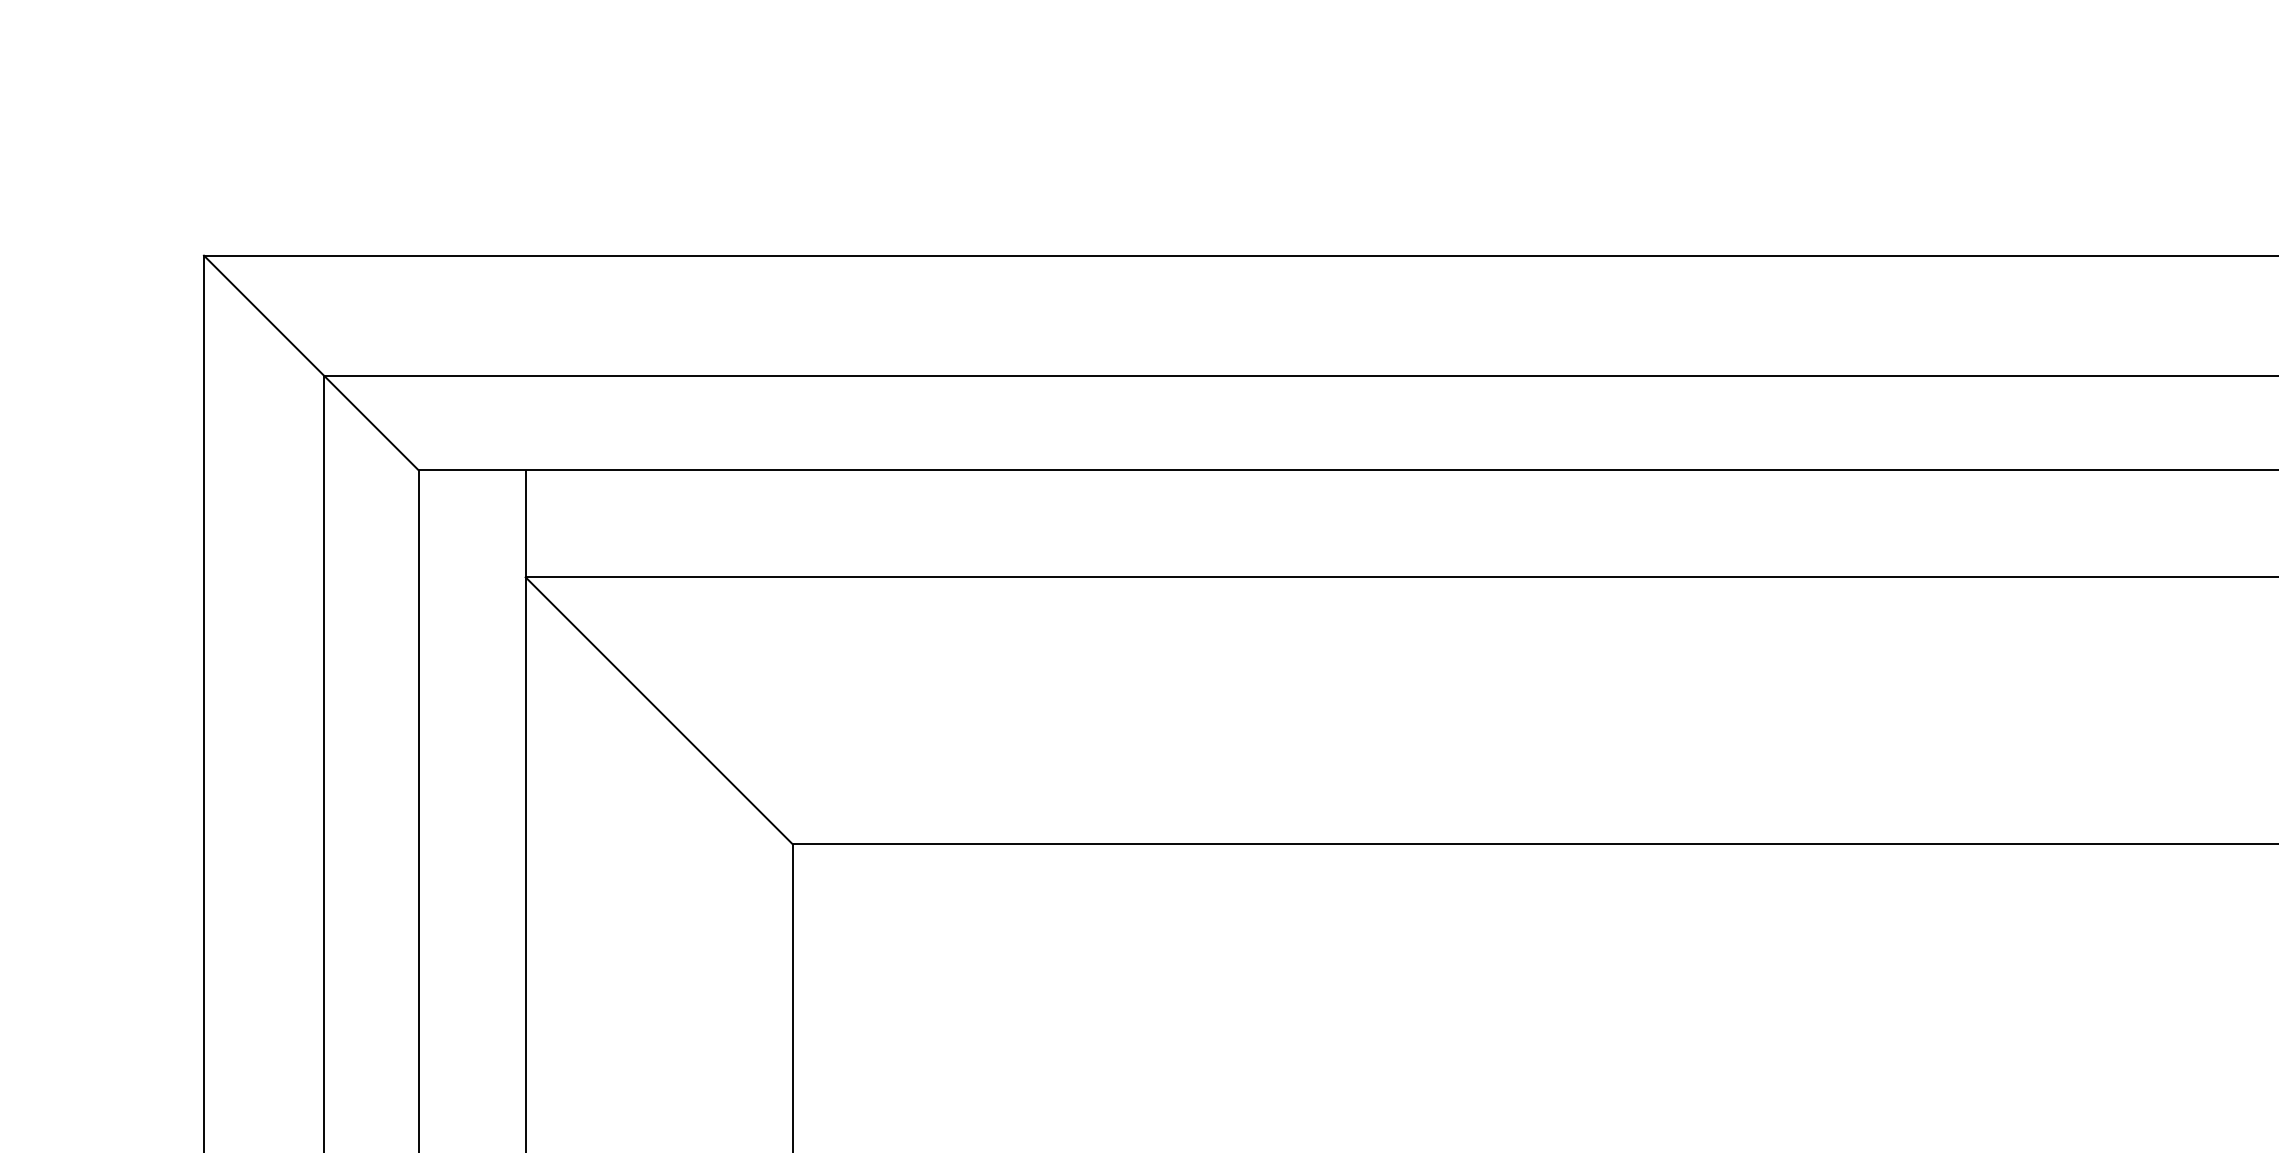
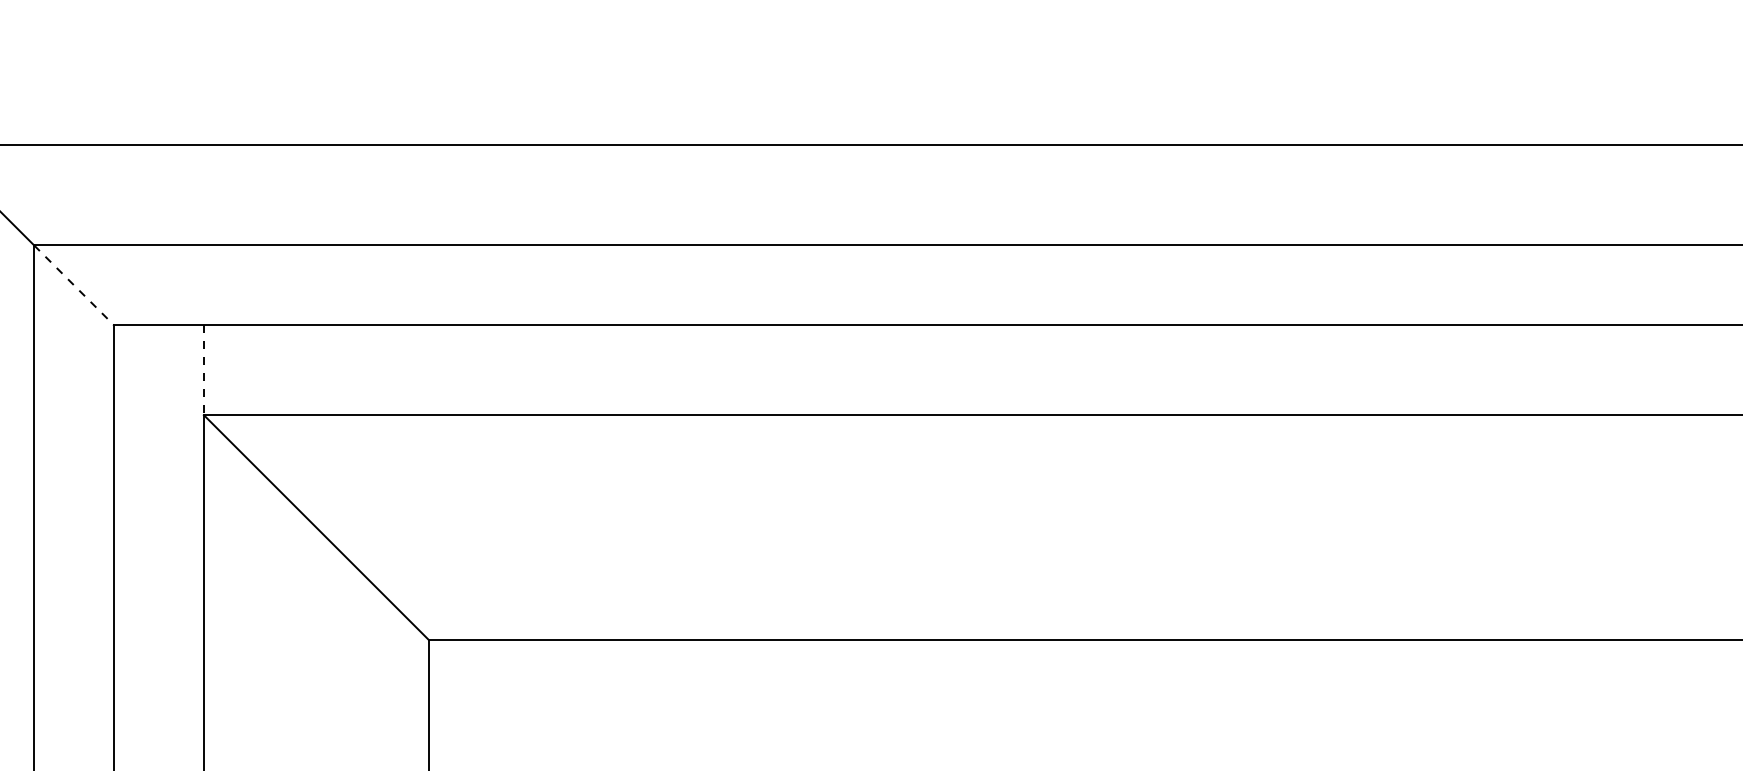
line: (371, 423) -> (74, 285), solid -> dashed
line: (525, 524) -> (203, 370), solid -> dashed

